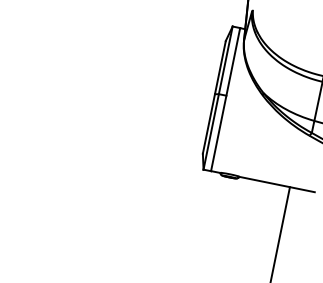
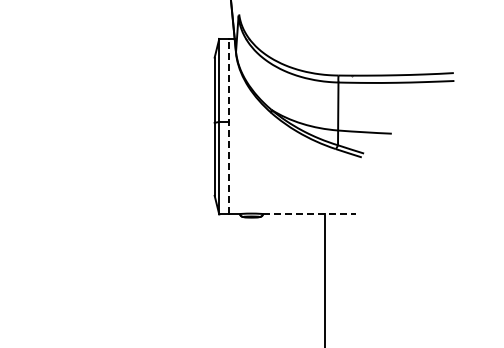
line: (225, 99) -> (228, 126), solid -> dashed
line: (277, 184) -> (309, 214), solid -> dashed

